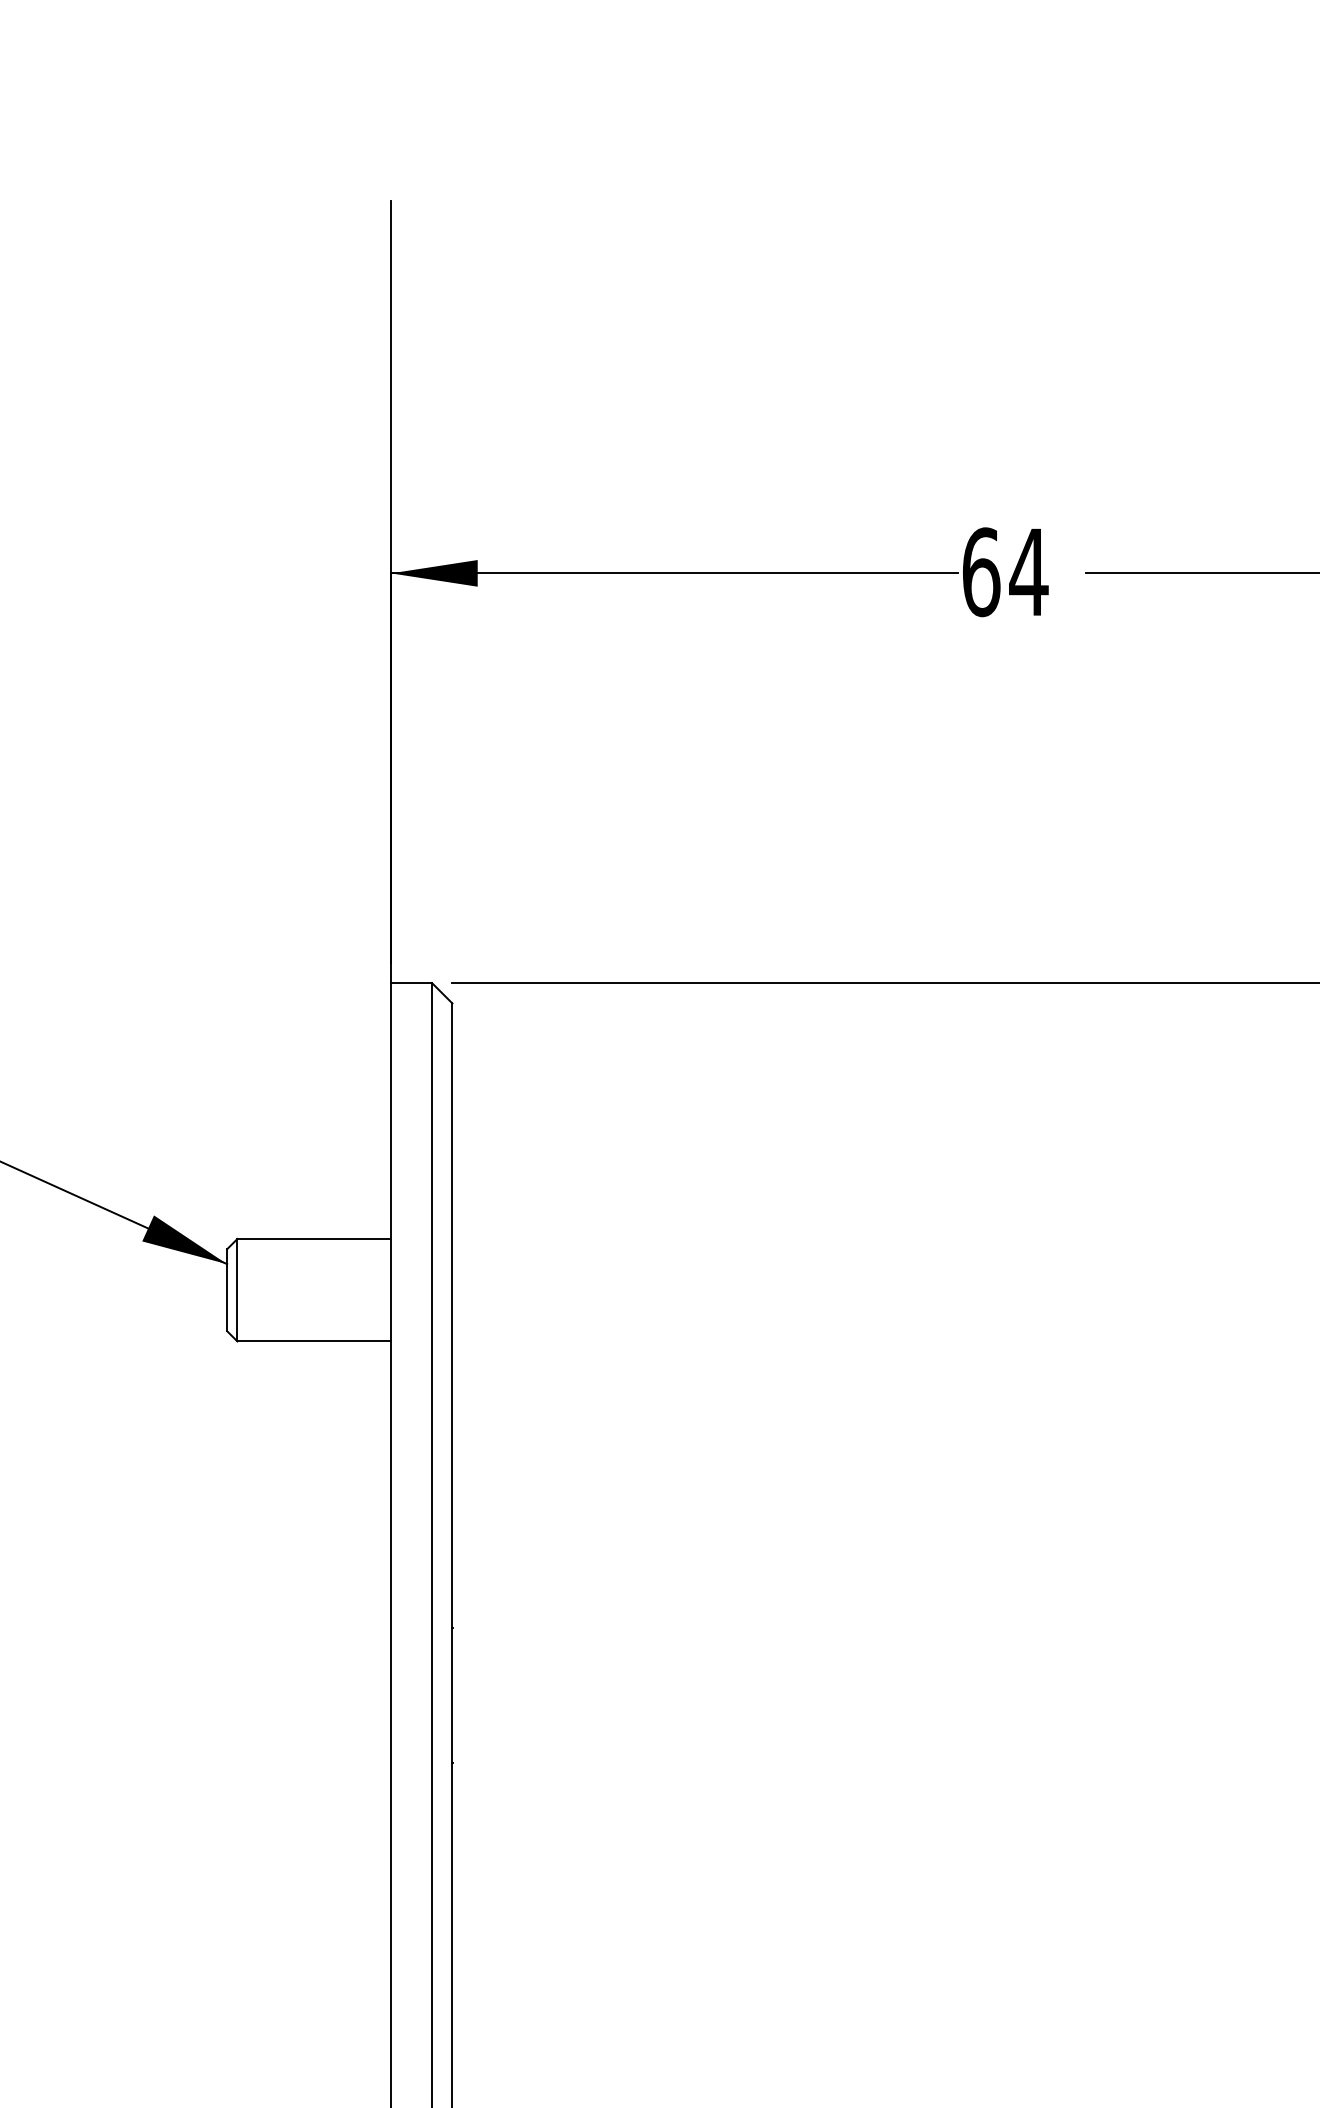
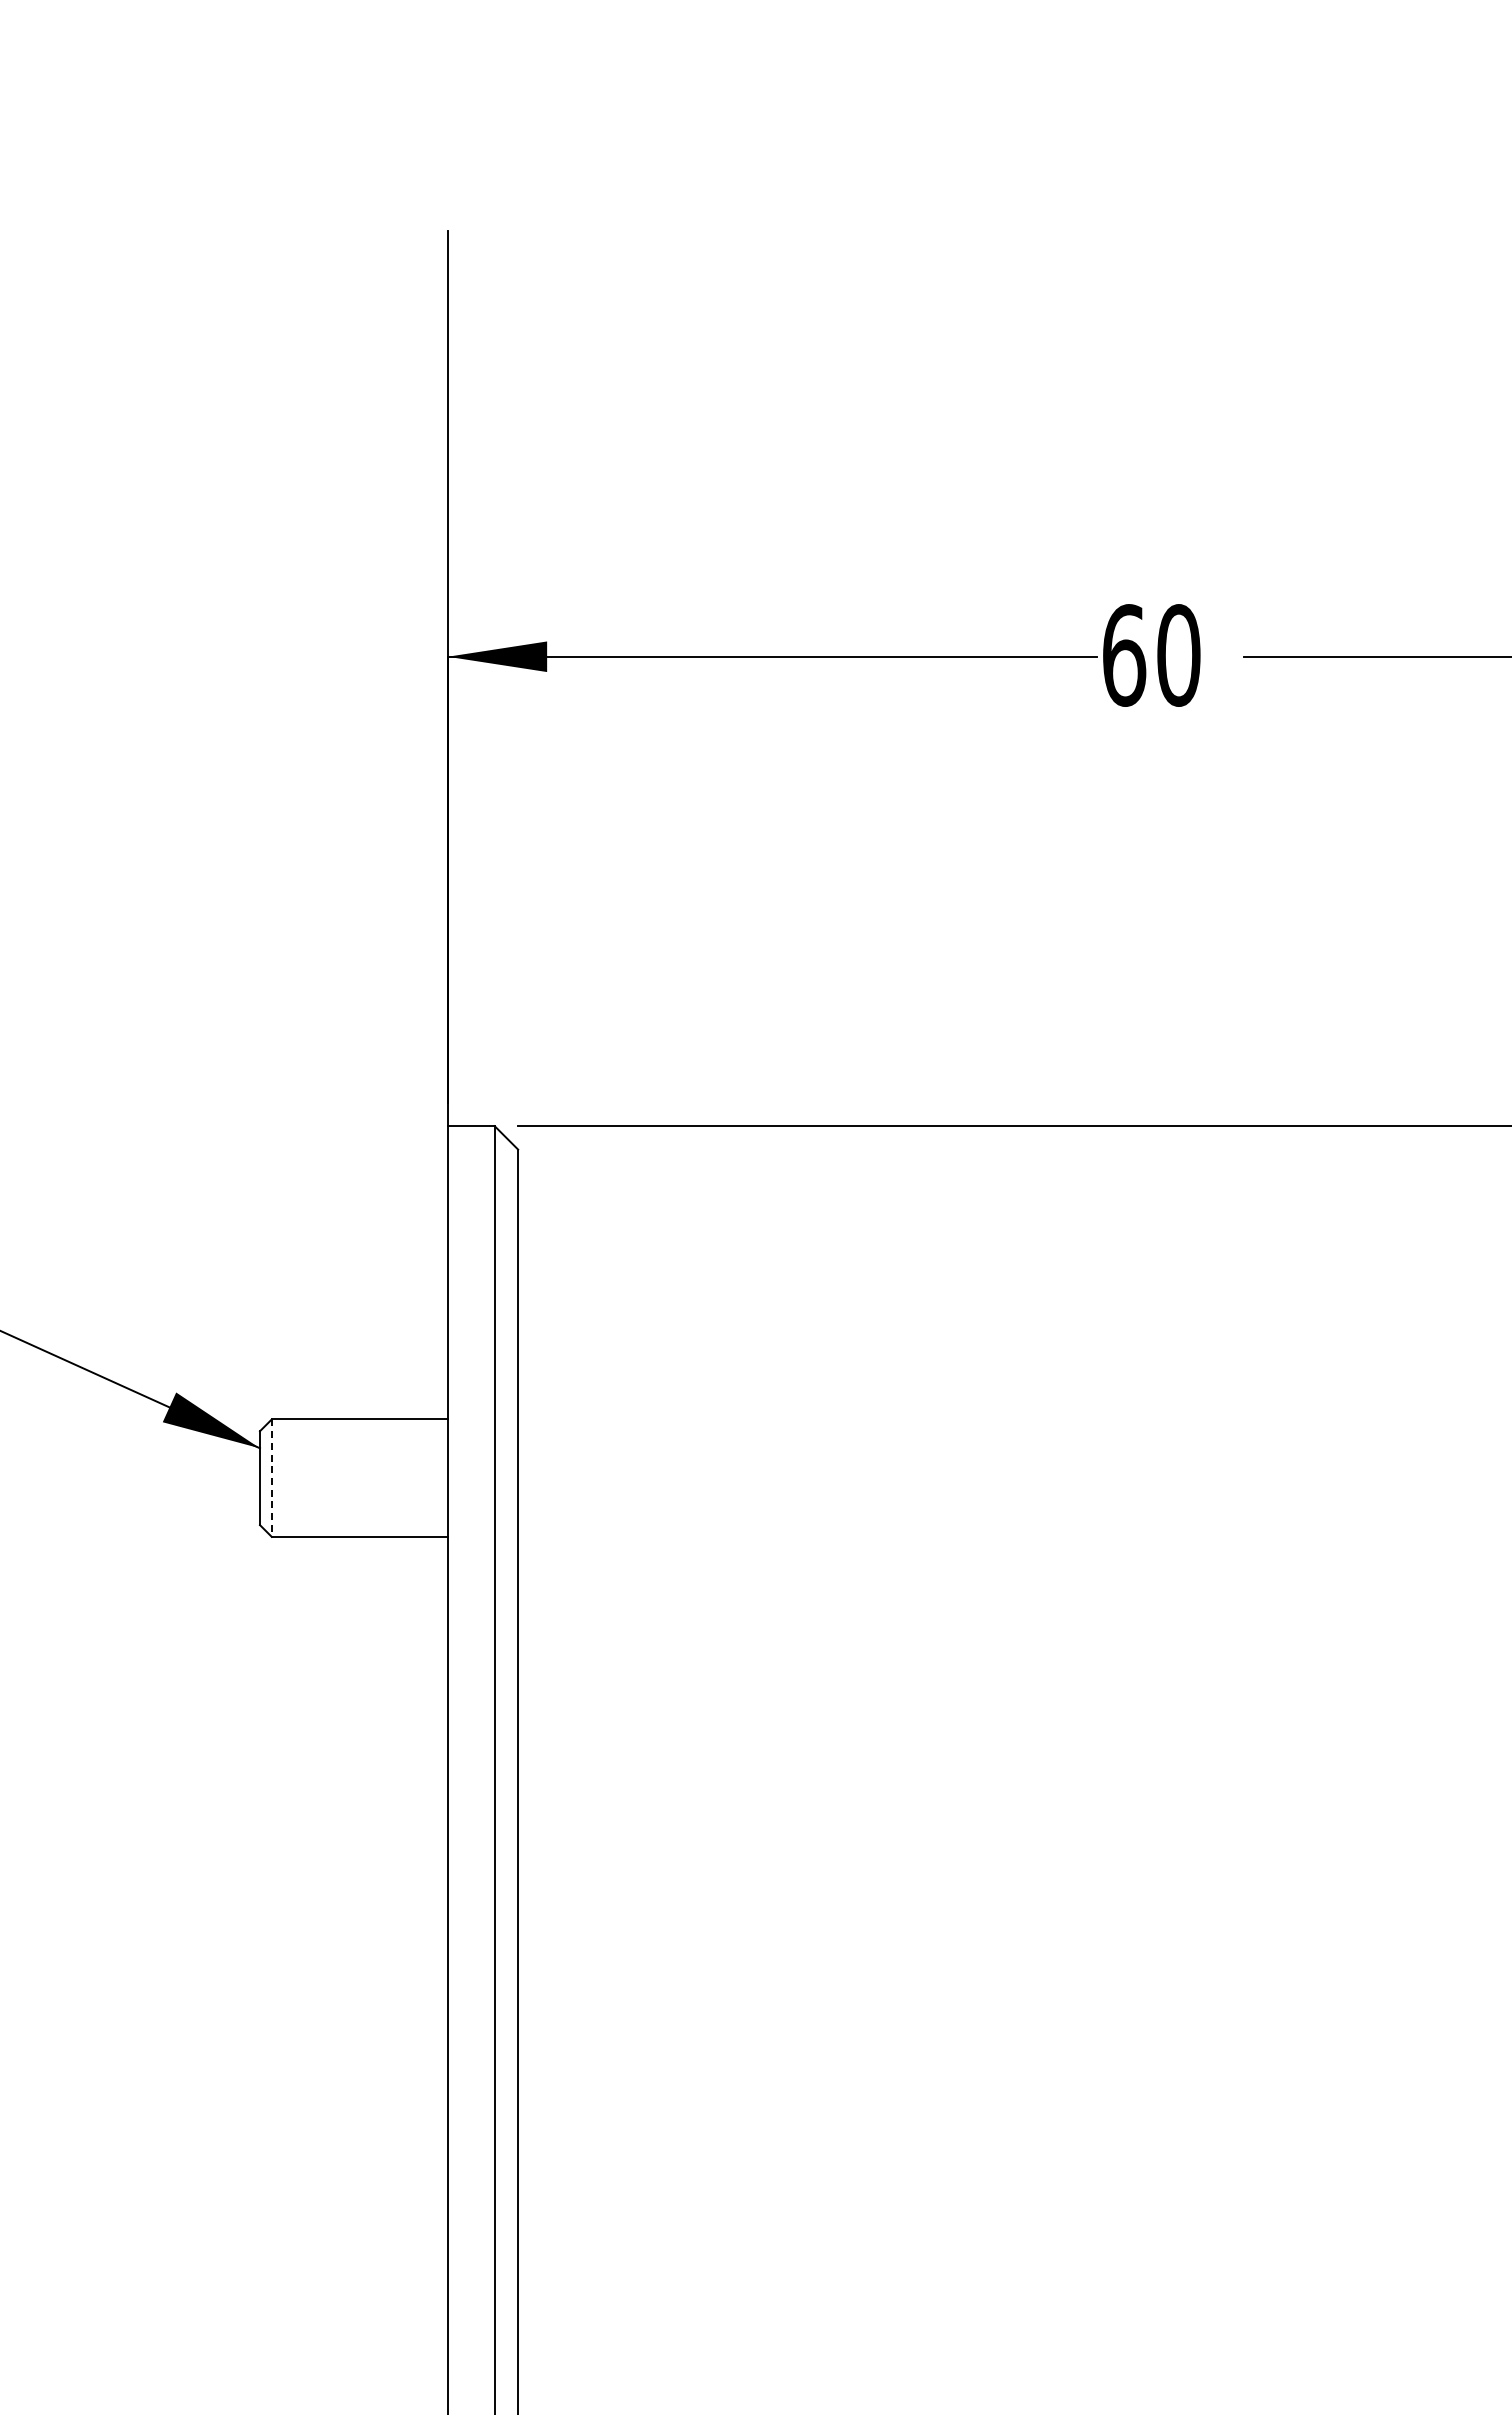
text: (1028, 572) -> (1178, 655), 64 -> 60
line: (237, 1290) -> (271, 1478), solid -> dashed

